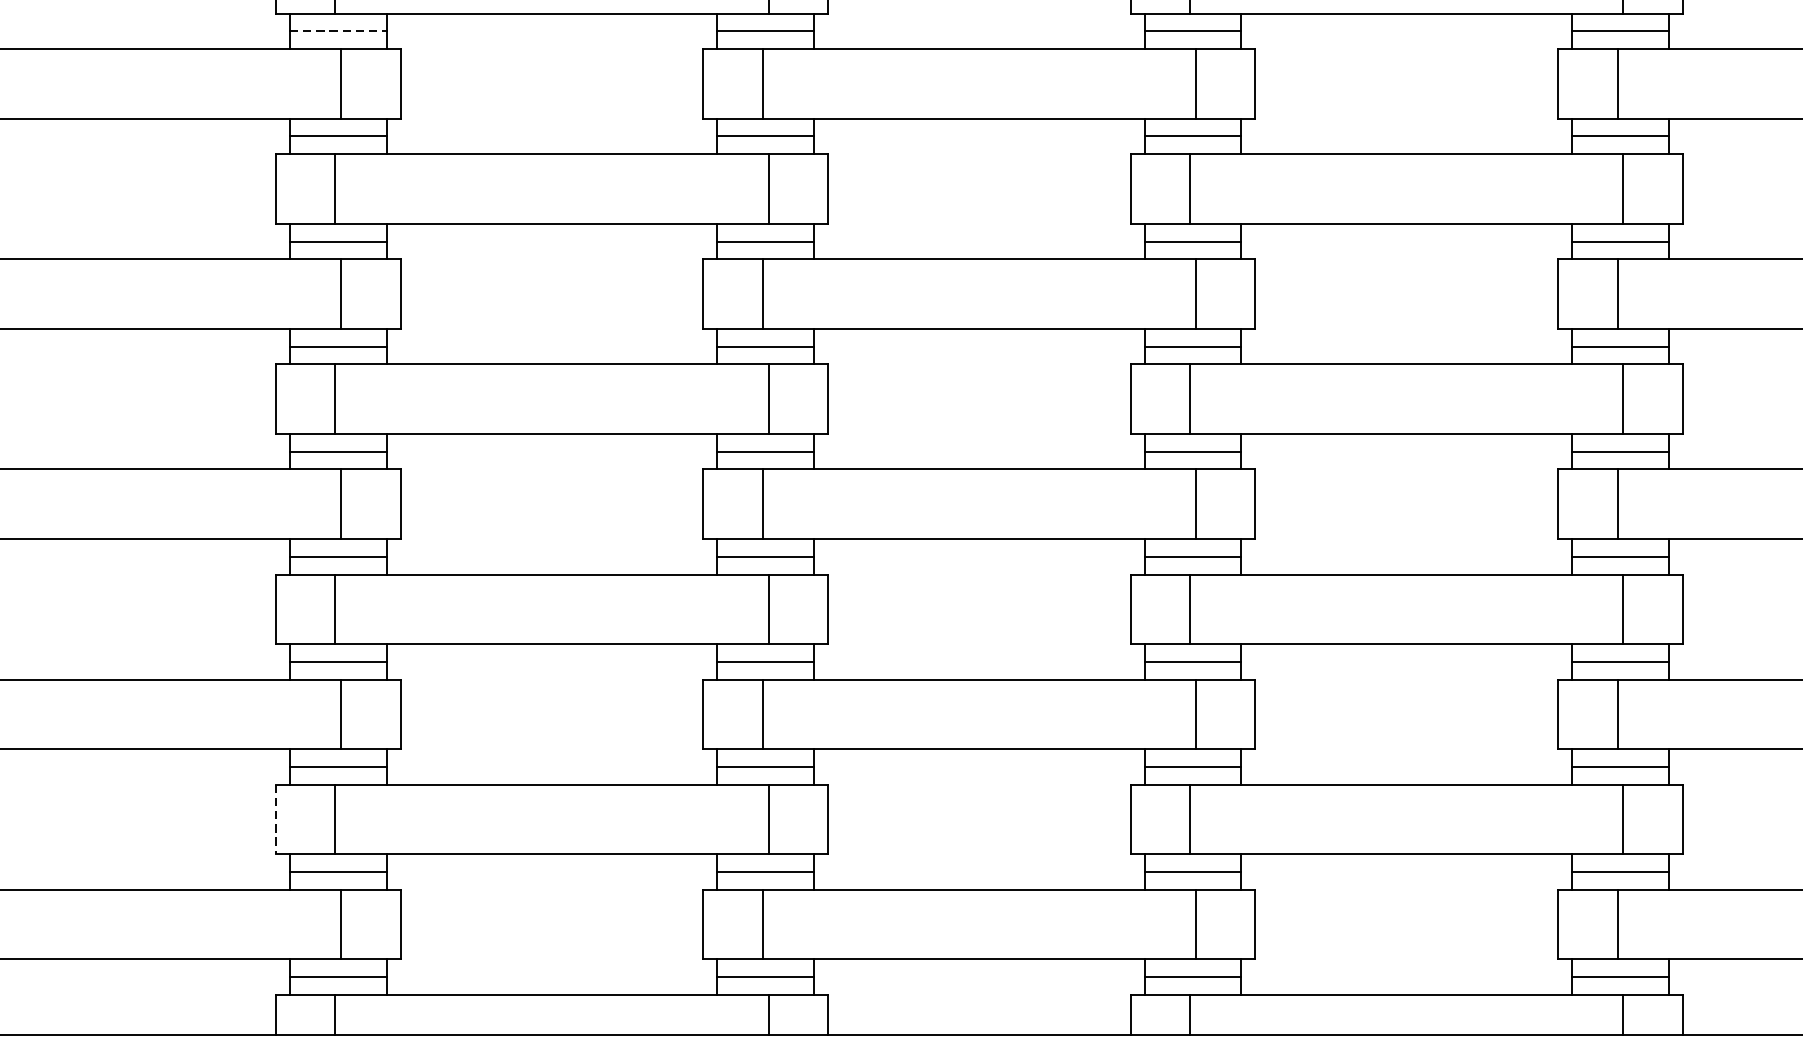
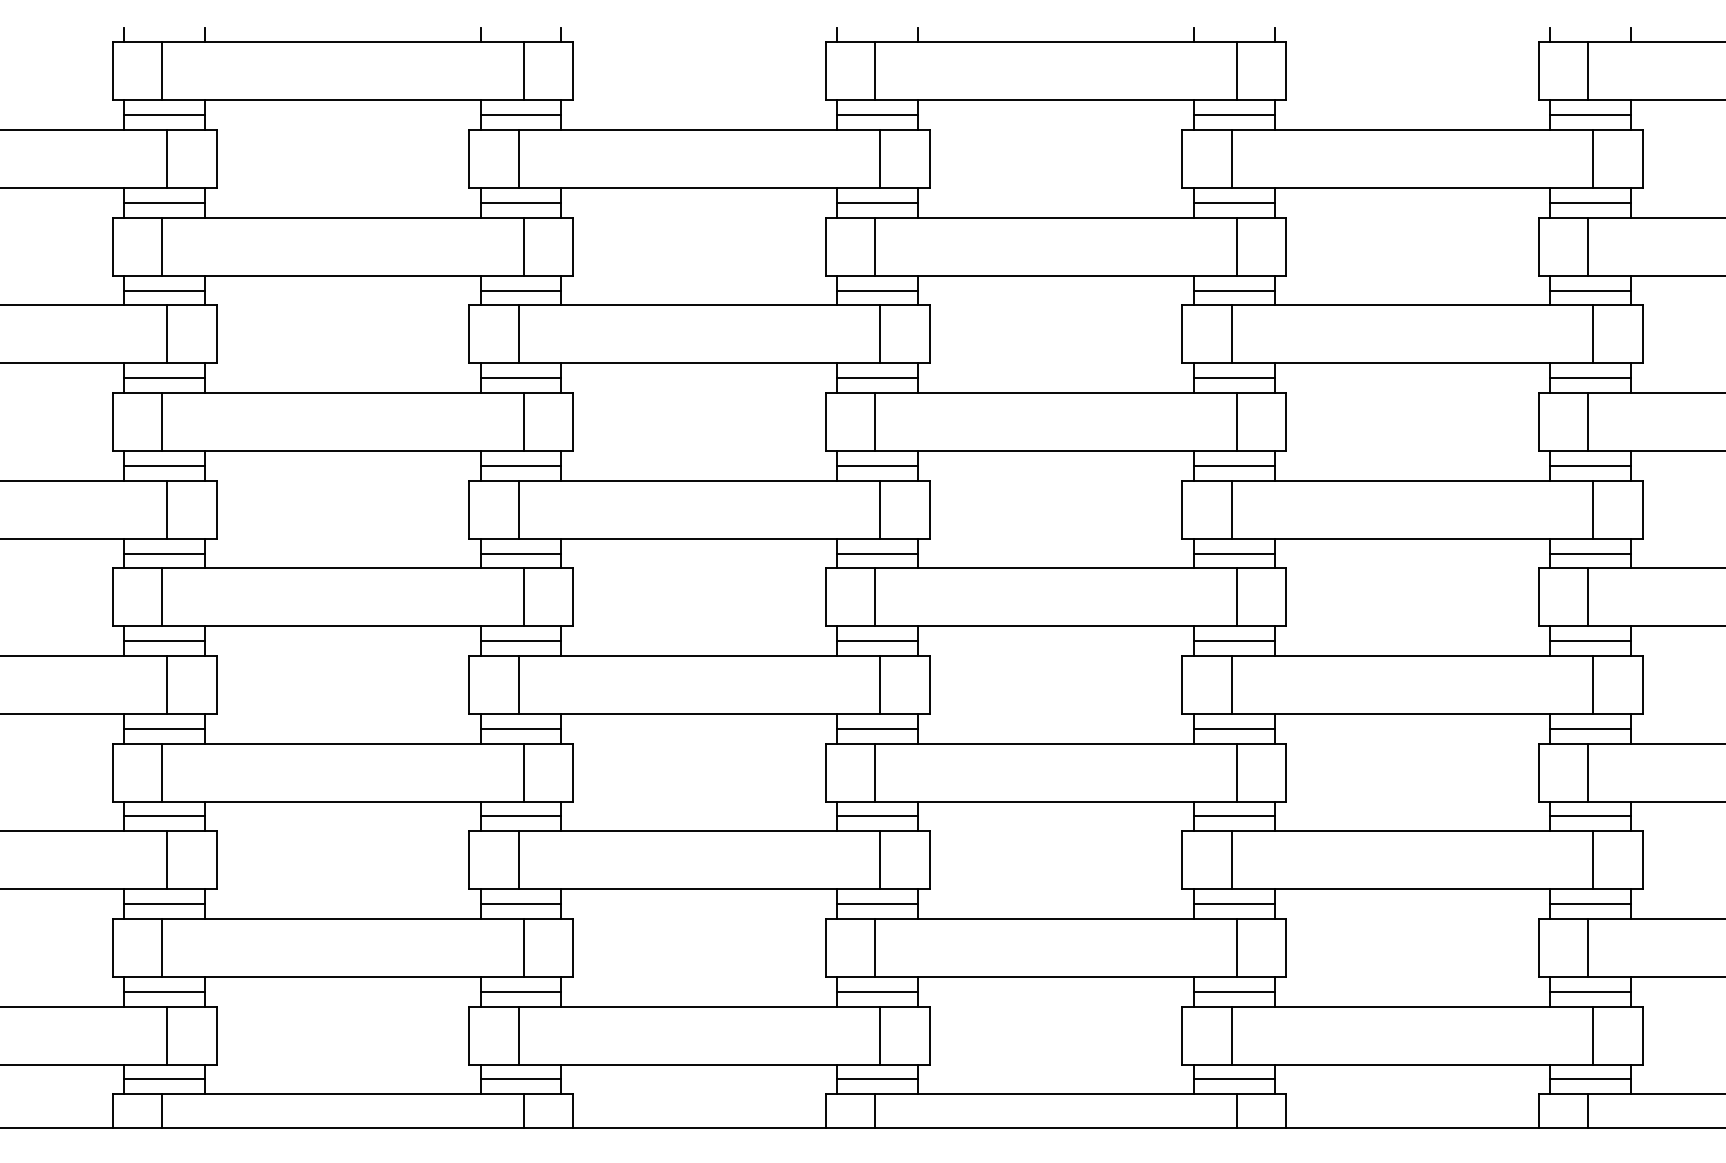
line: (339, 31) -> (165, 290), dashed -> solid
line: (275, 818) -> (112, 947), dashed -> solid

